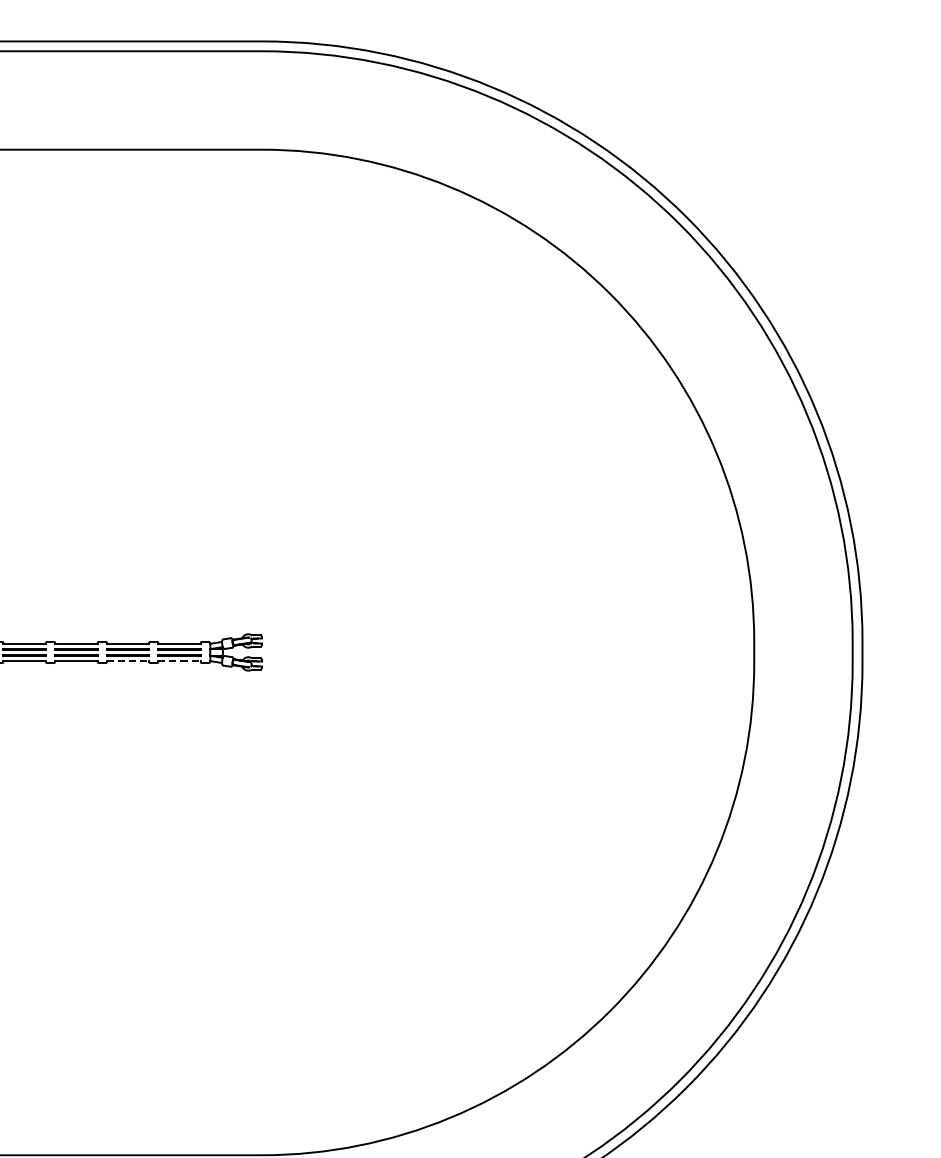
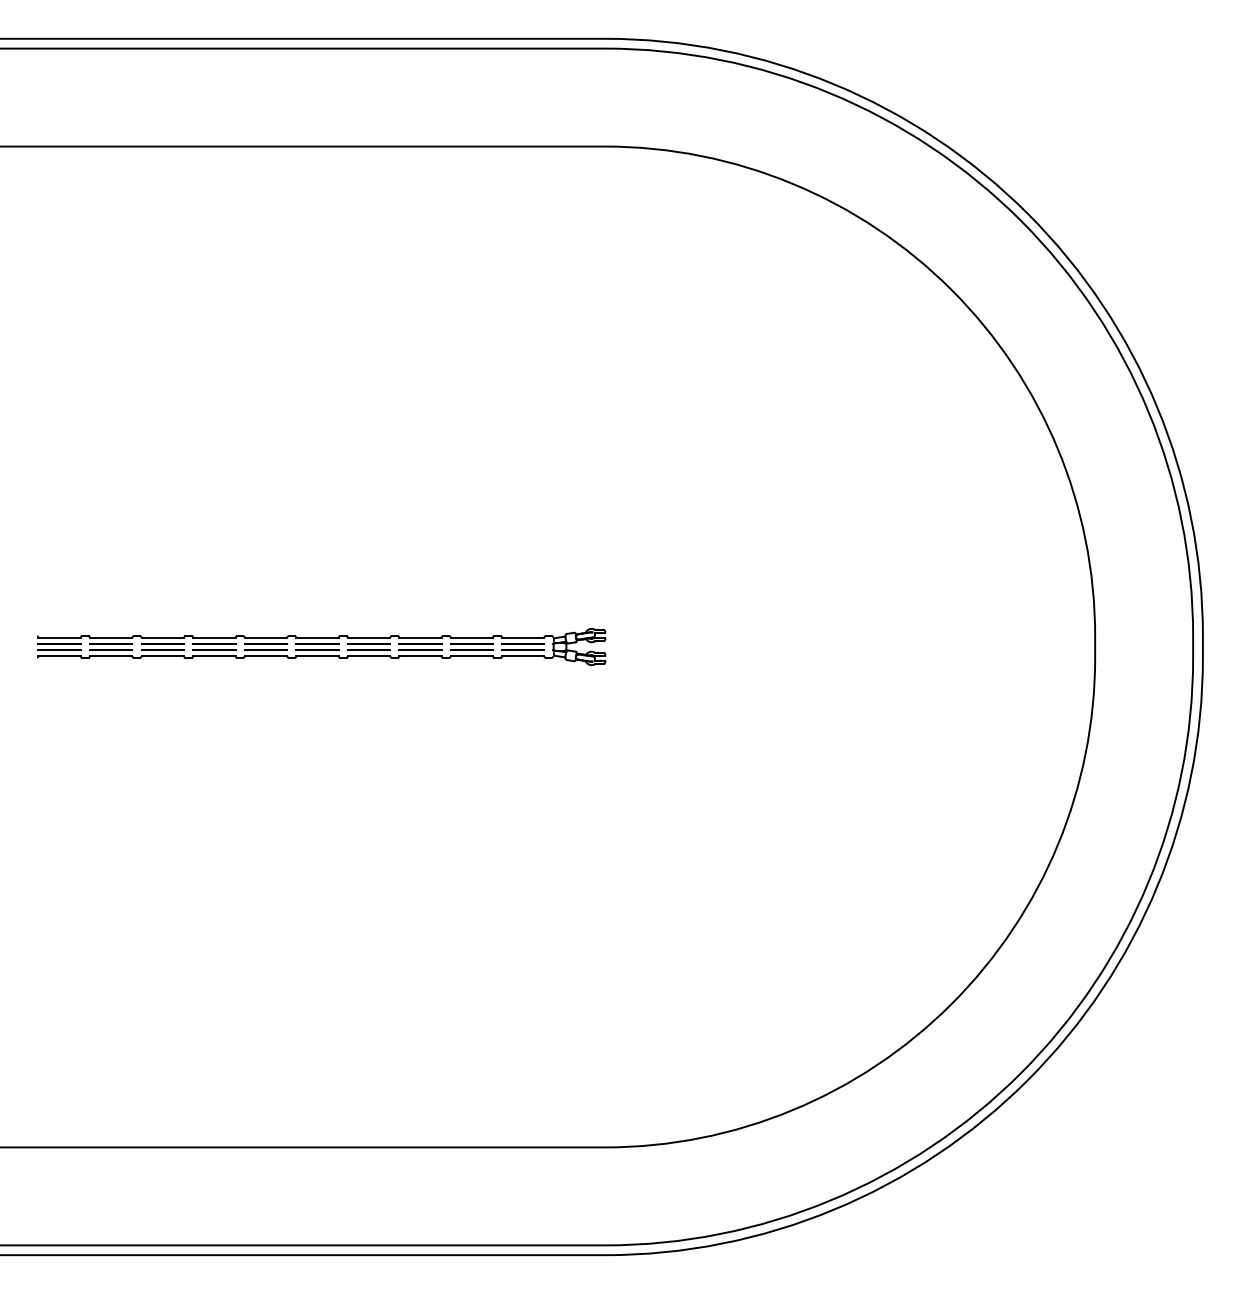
line: (128, 661) -> (472, 655), dashed -> solid
line: (179, 661) -> (523, 655), dashed -> solid

